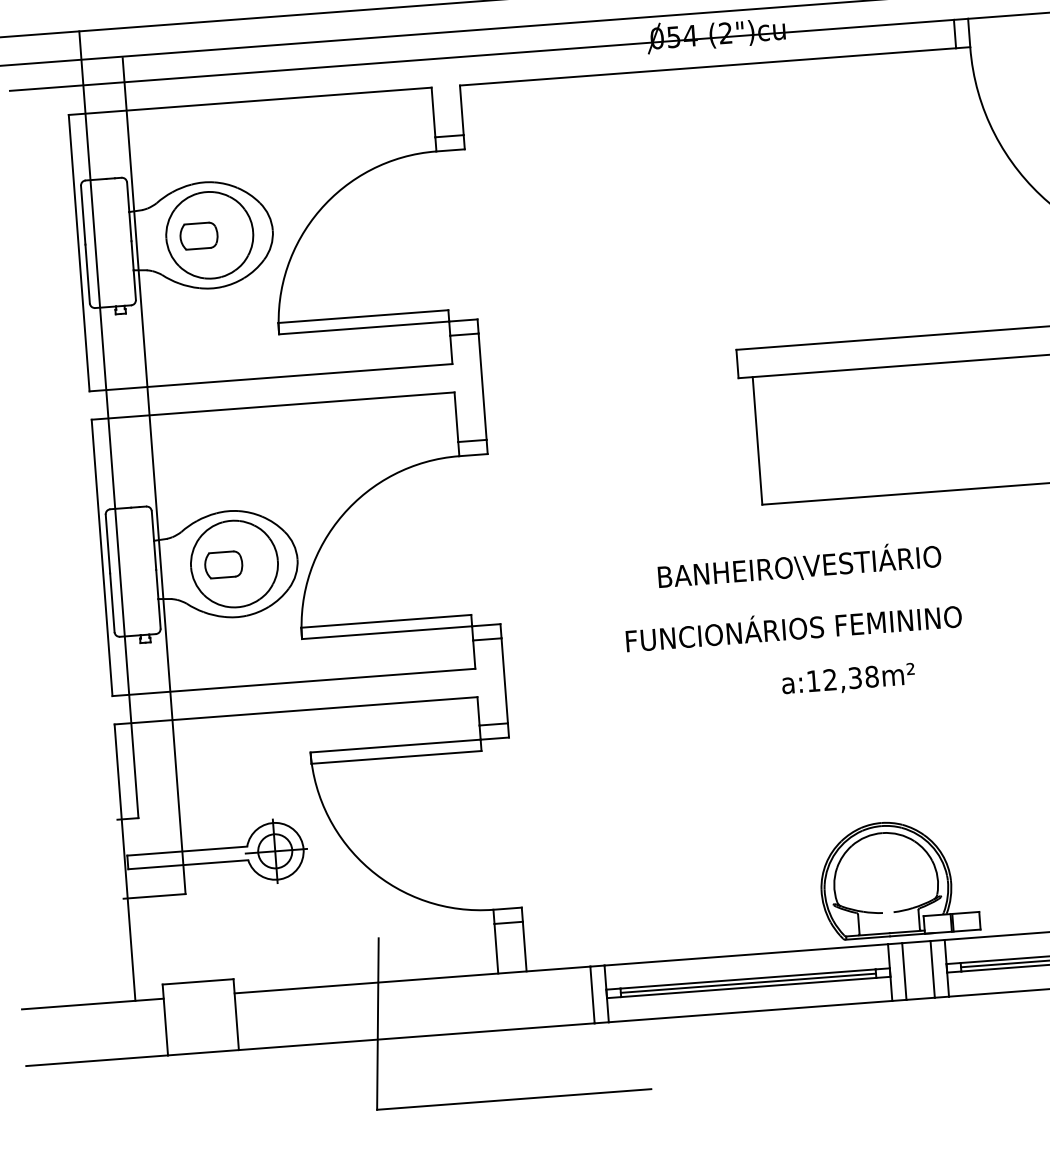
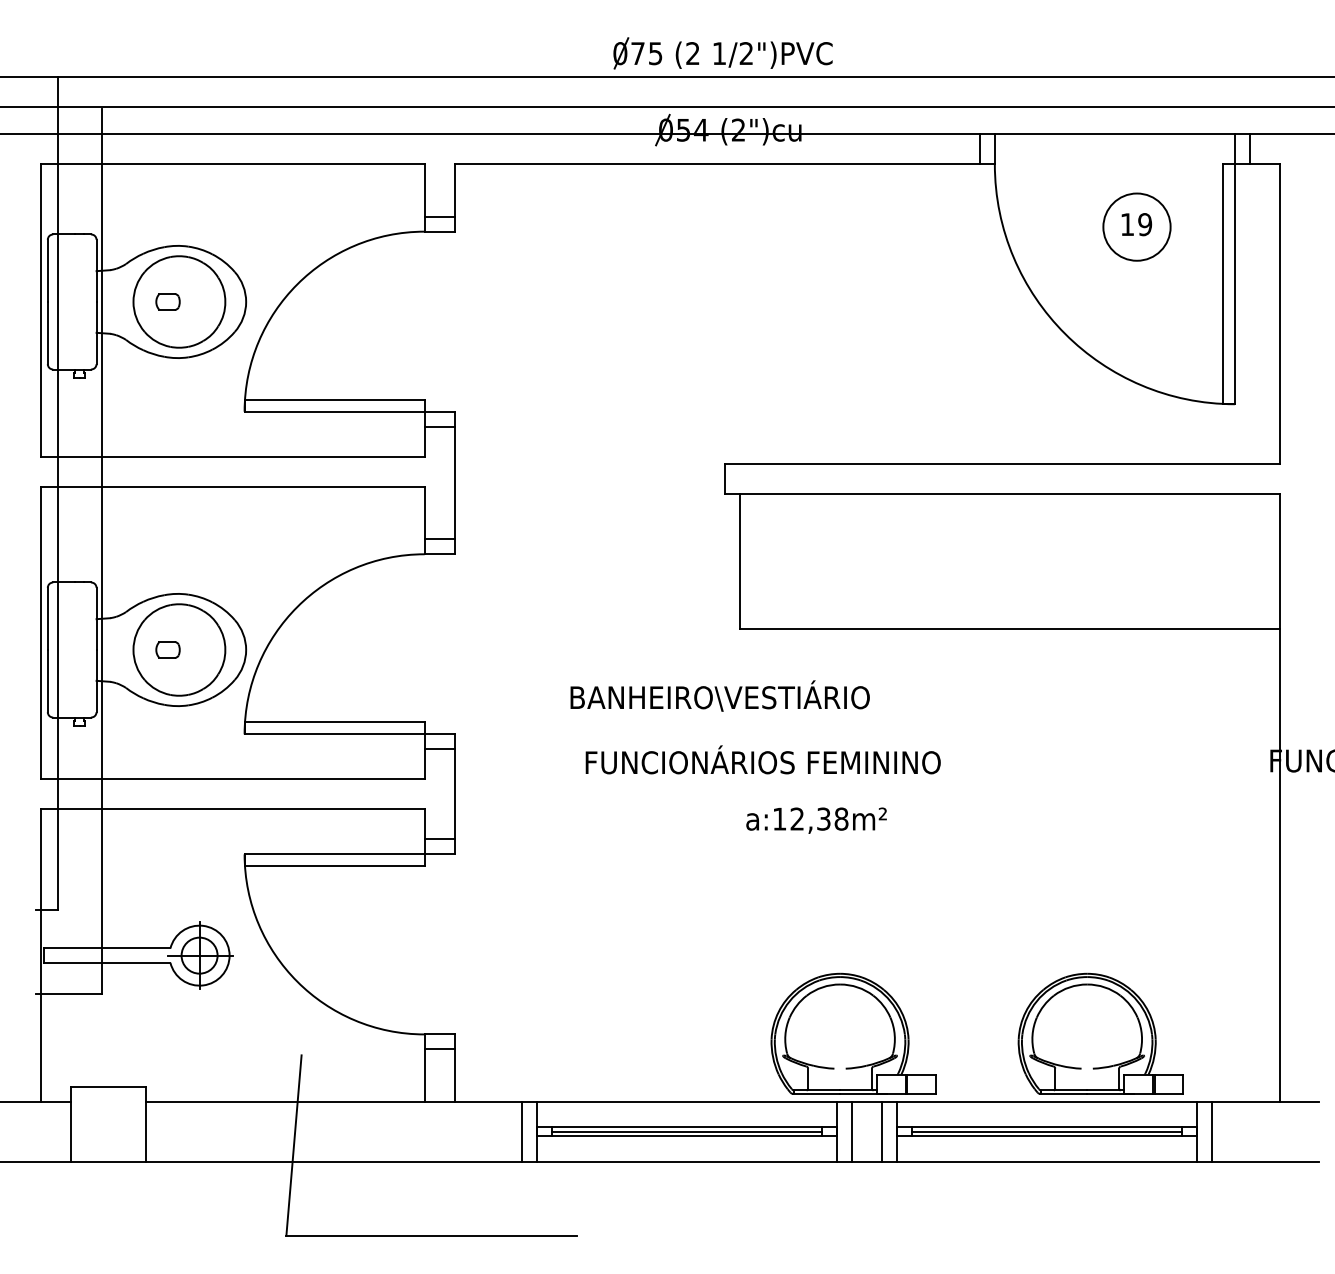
part: (198, 235) -> (167, 301), size x0.6
part: (223, 564) -> (167, 649), size x0.6
text: (798, 564) -> (719, 695), moved

